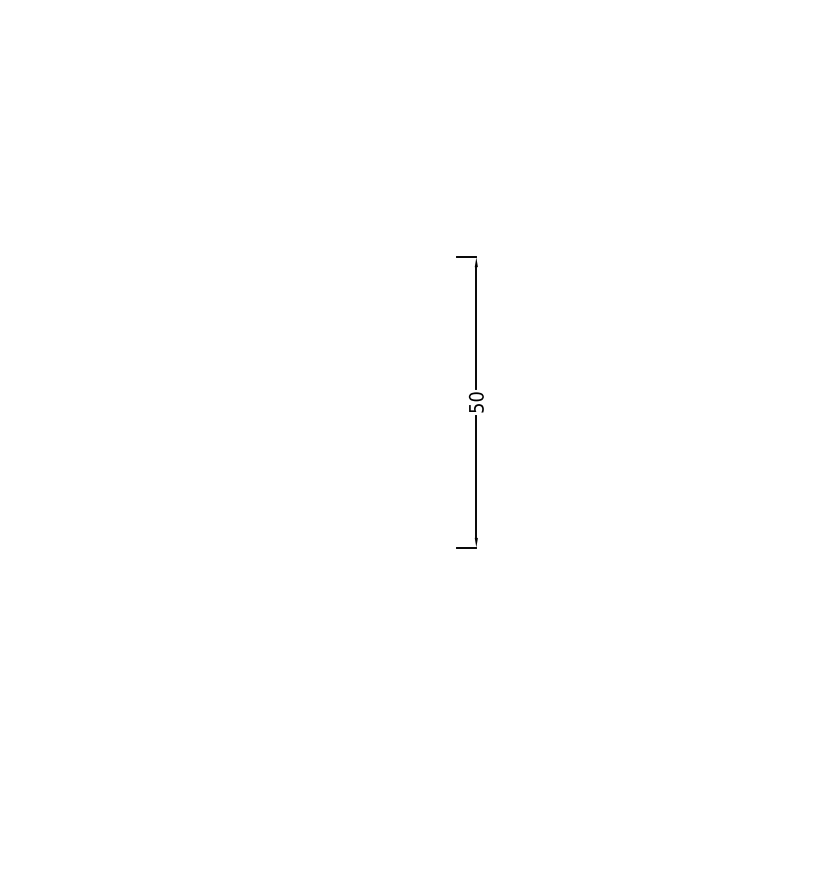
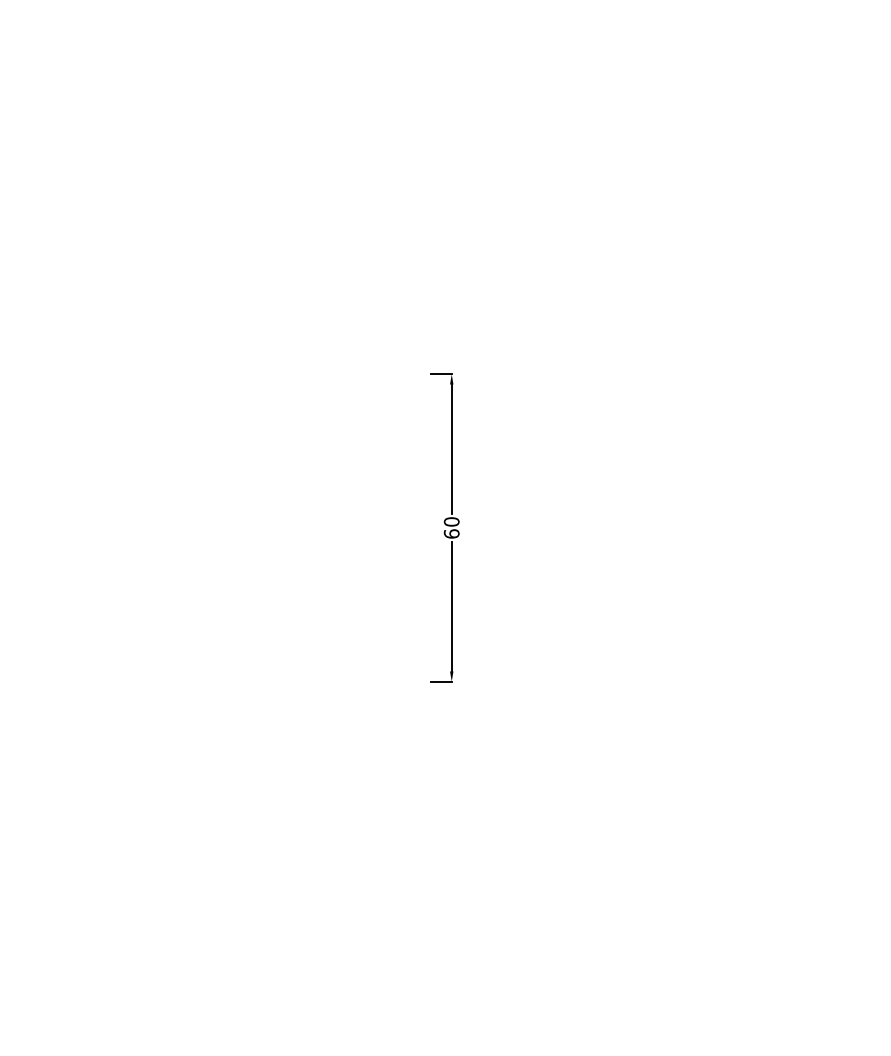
text: (476, 407) -> (451, 533), 50 -> 60

